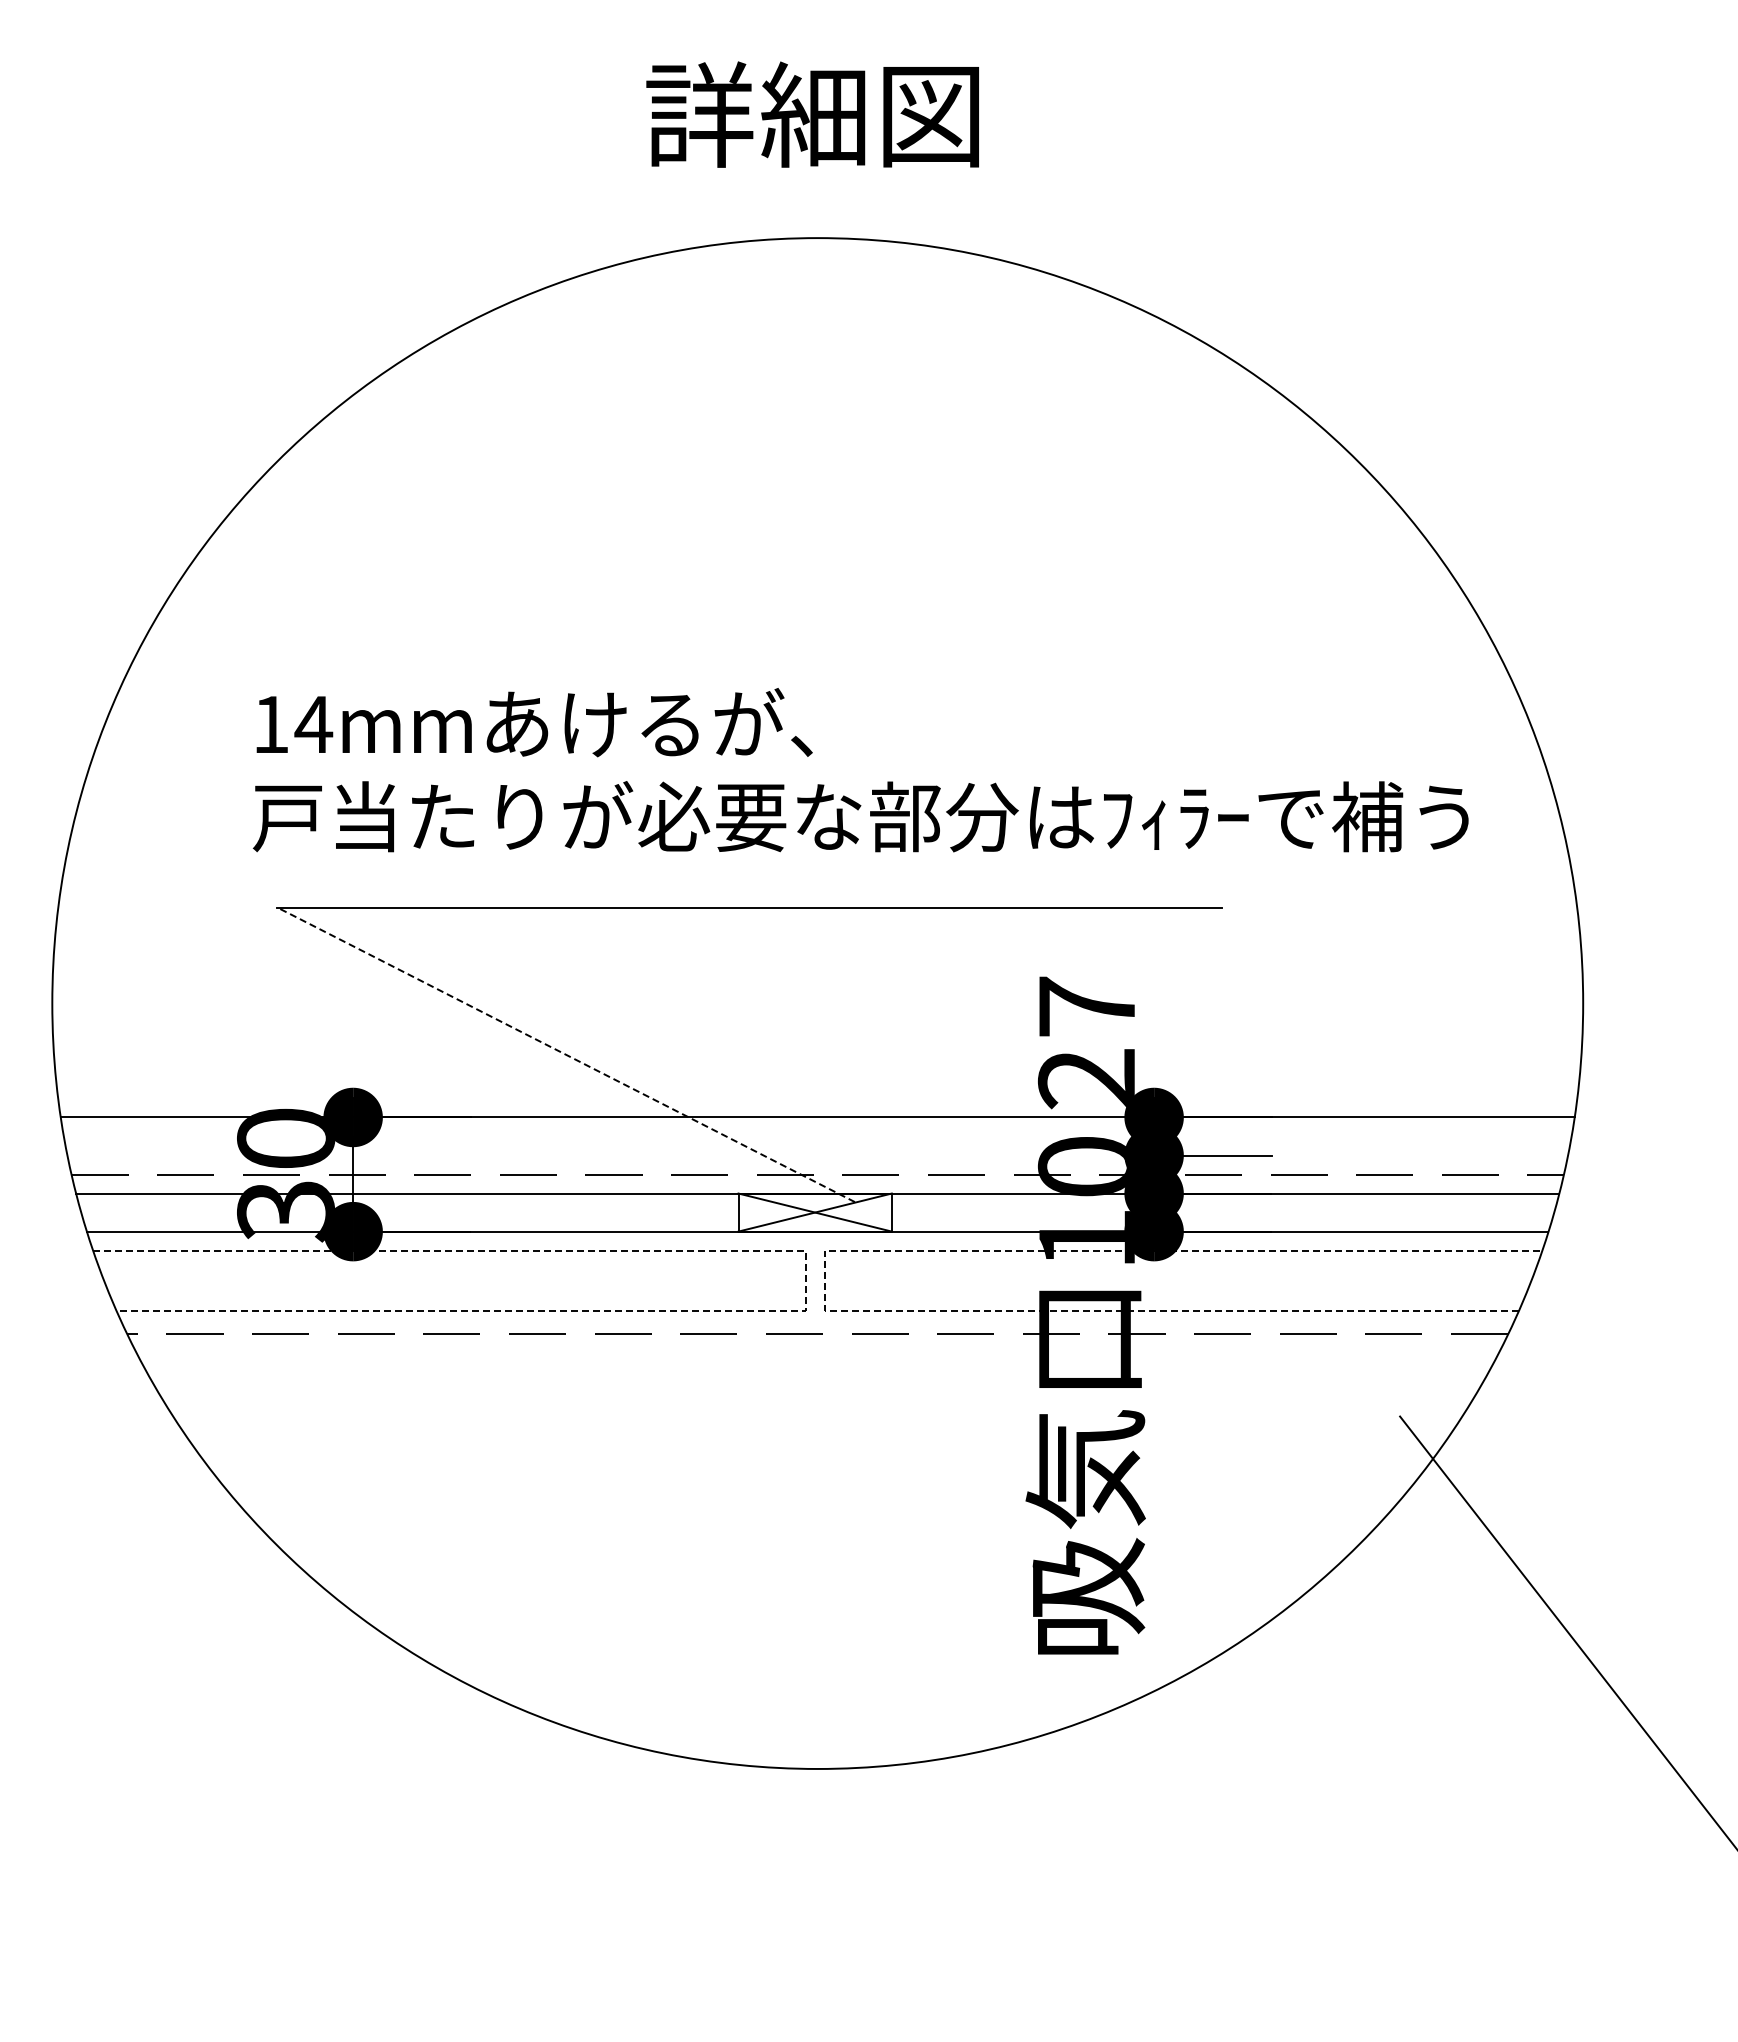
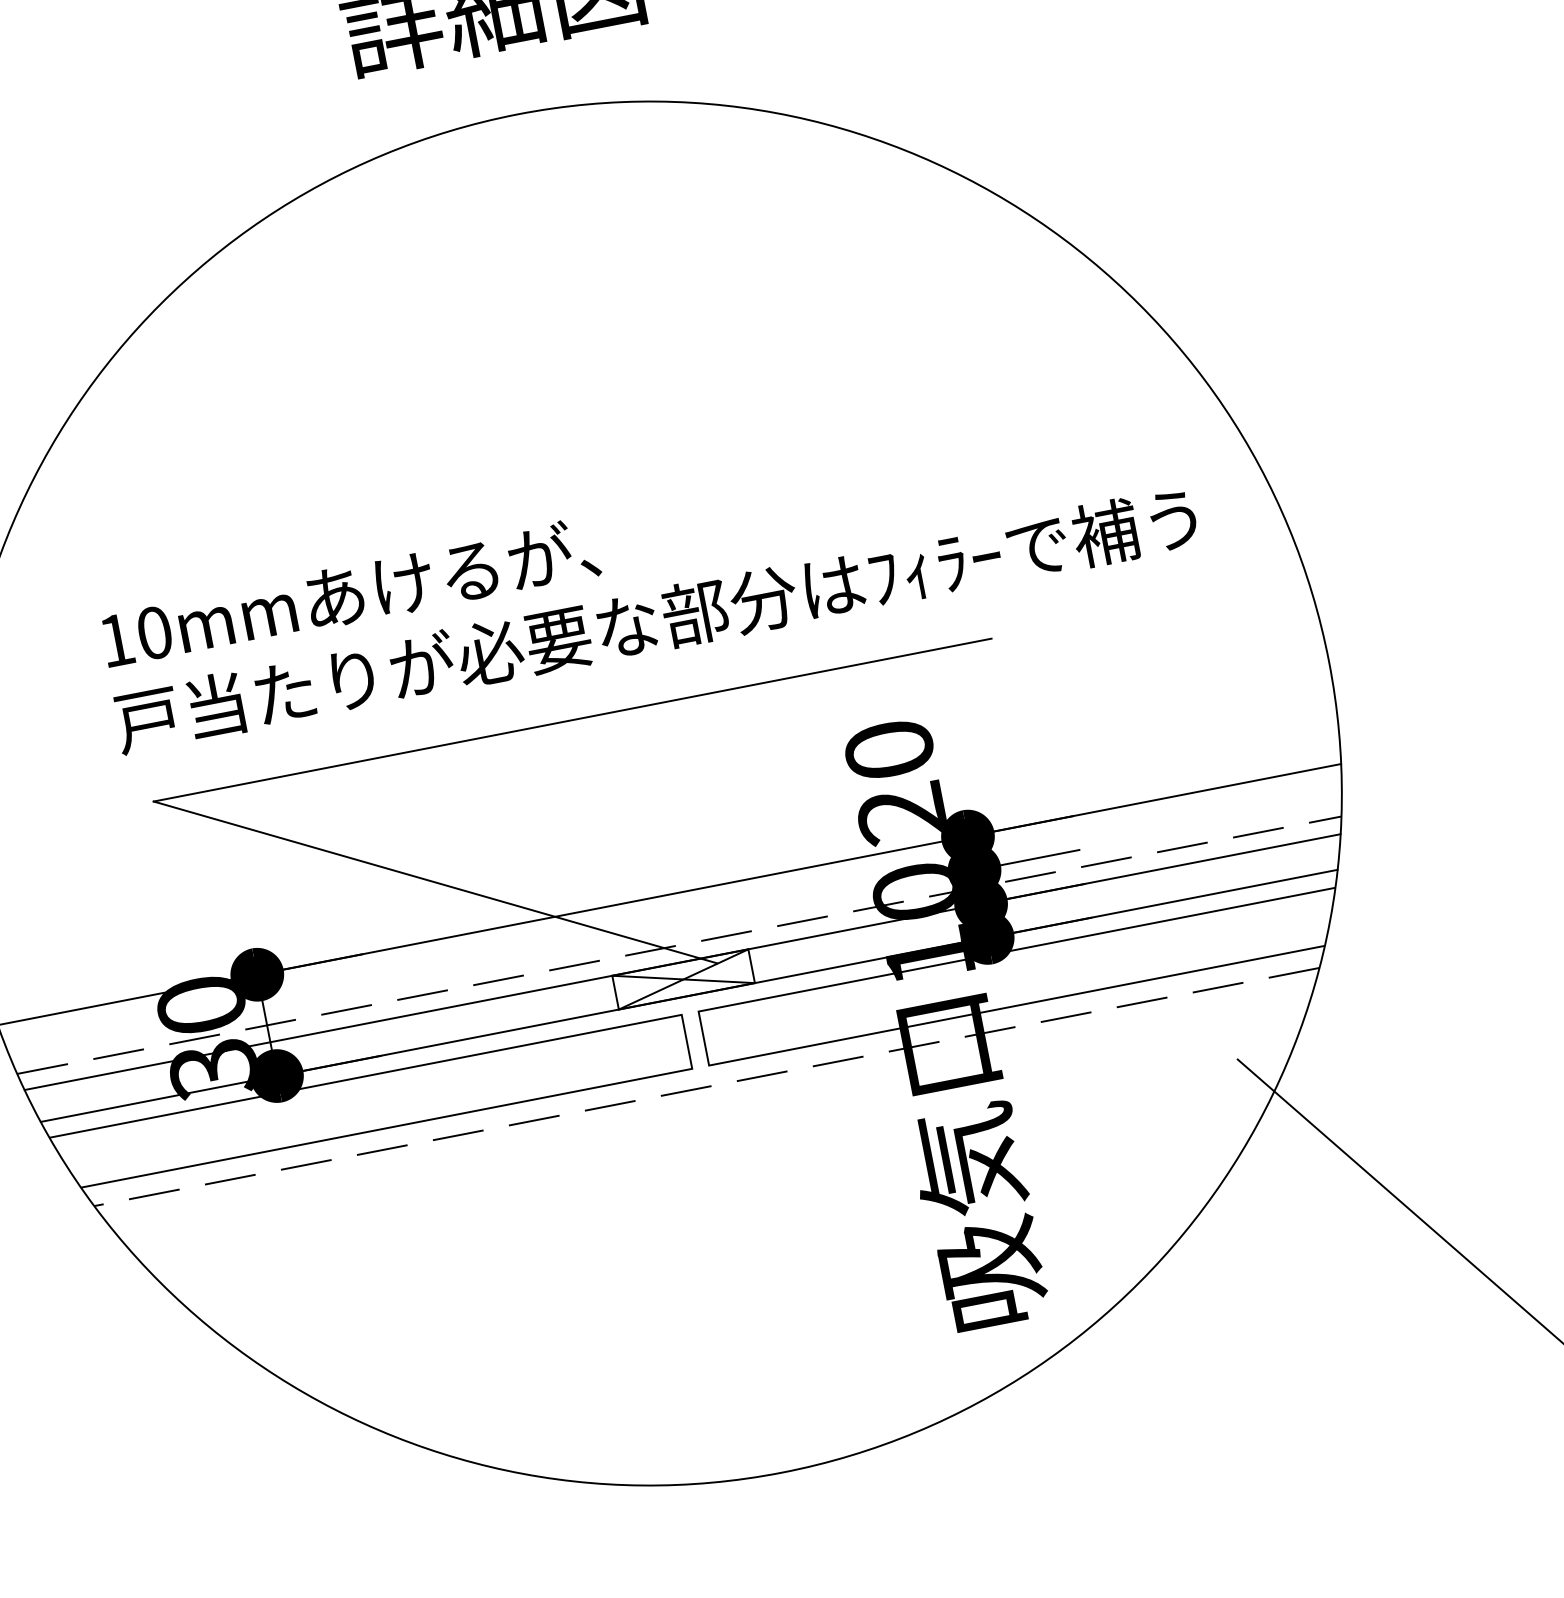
text: (313, 724) -> (154, 632), 14mm -> 10mm
text: (1086, 1006) -> (888, 749), 27 -> 20
line: (565, 1054) -> (434, 882), dashed -> solid
line: (824, 1268) -> (701, 1027), dashed -> solid
line: (805, 1269) -> (684, 1031), dashed -> solid

